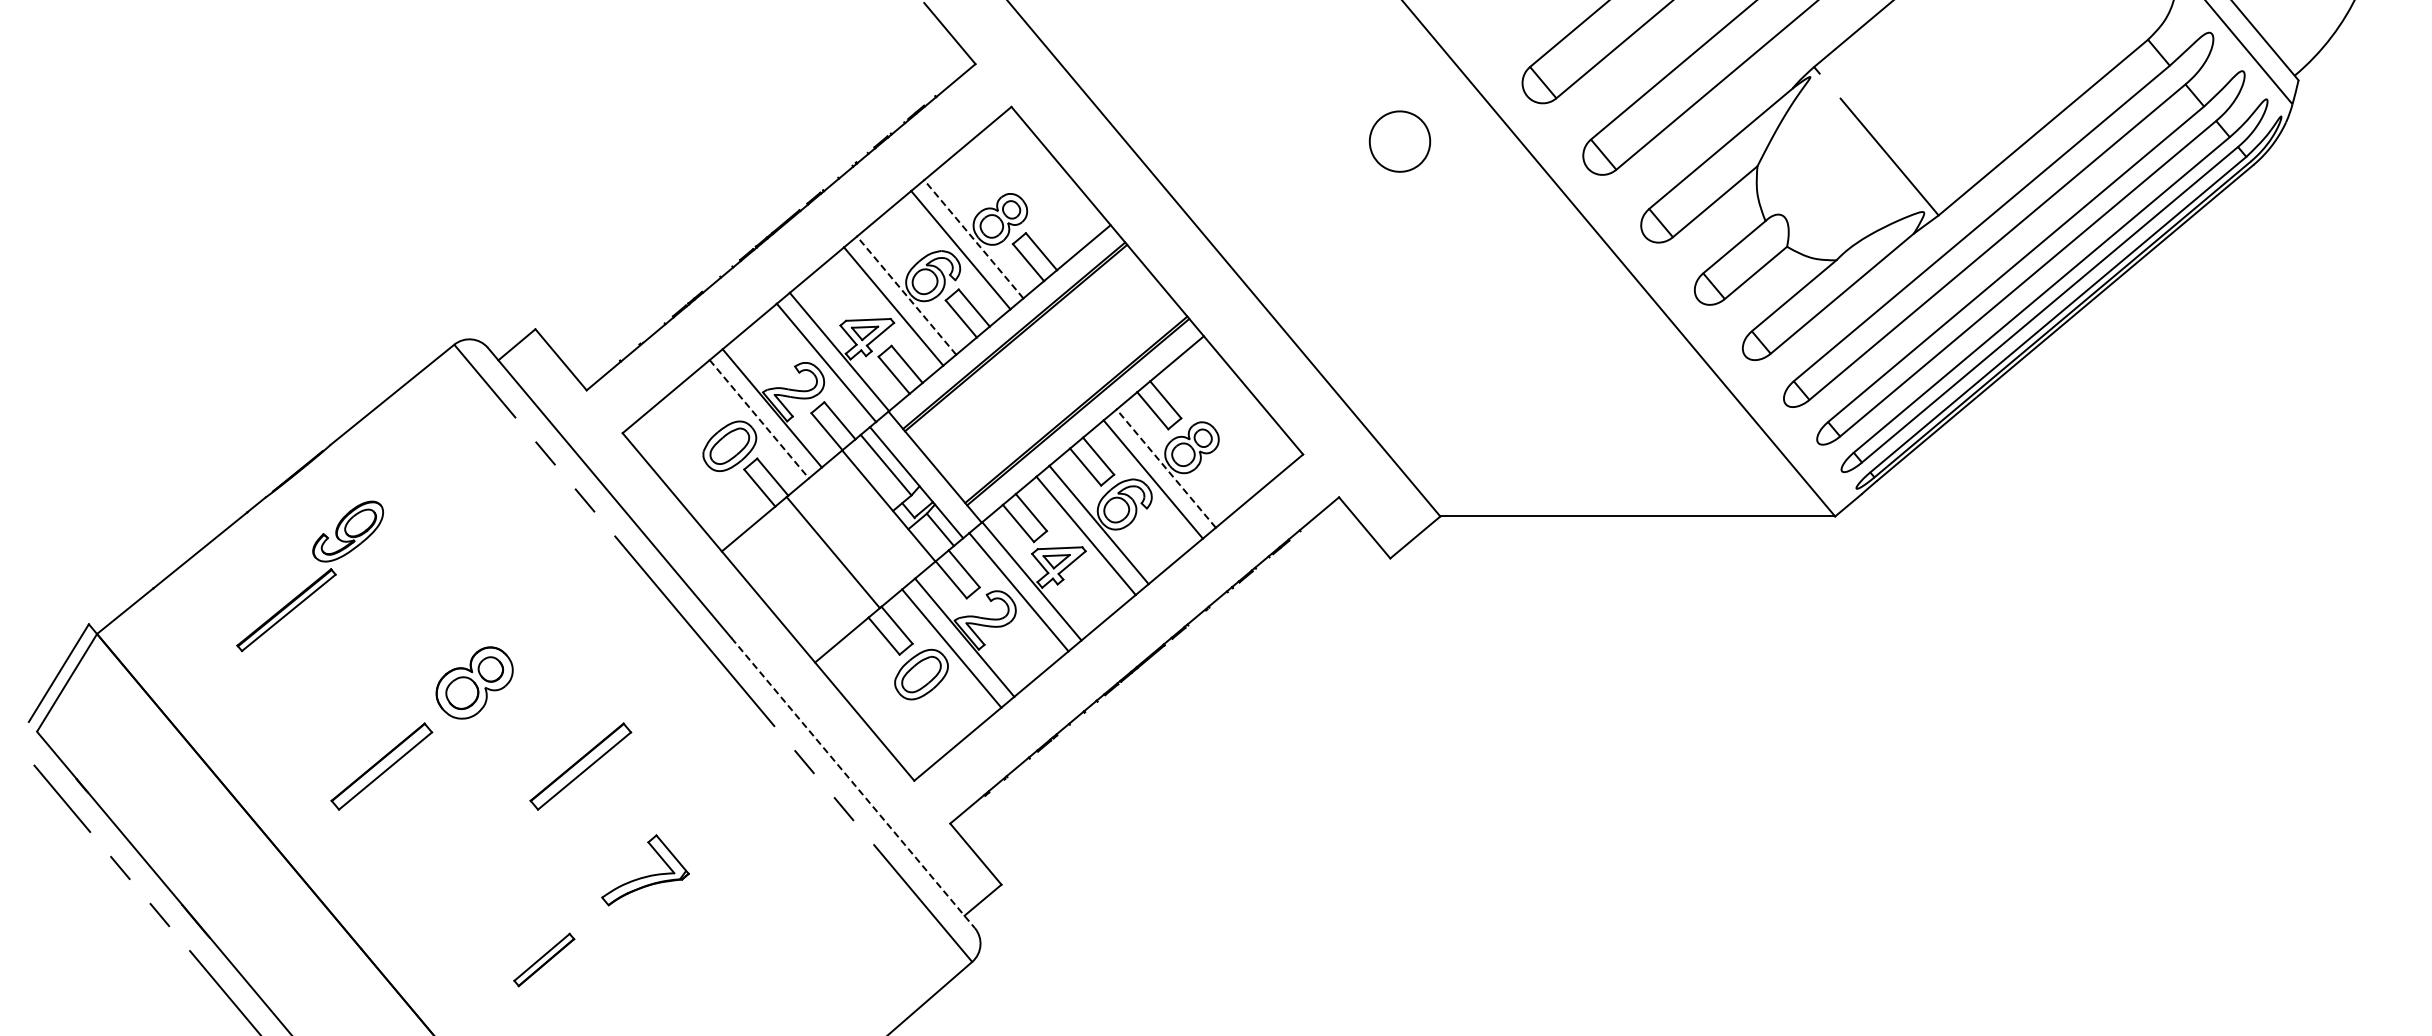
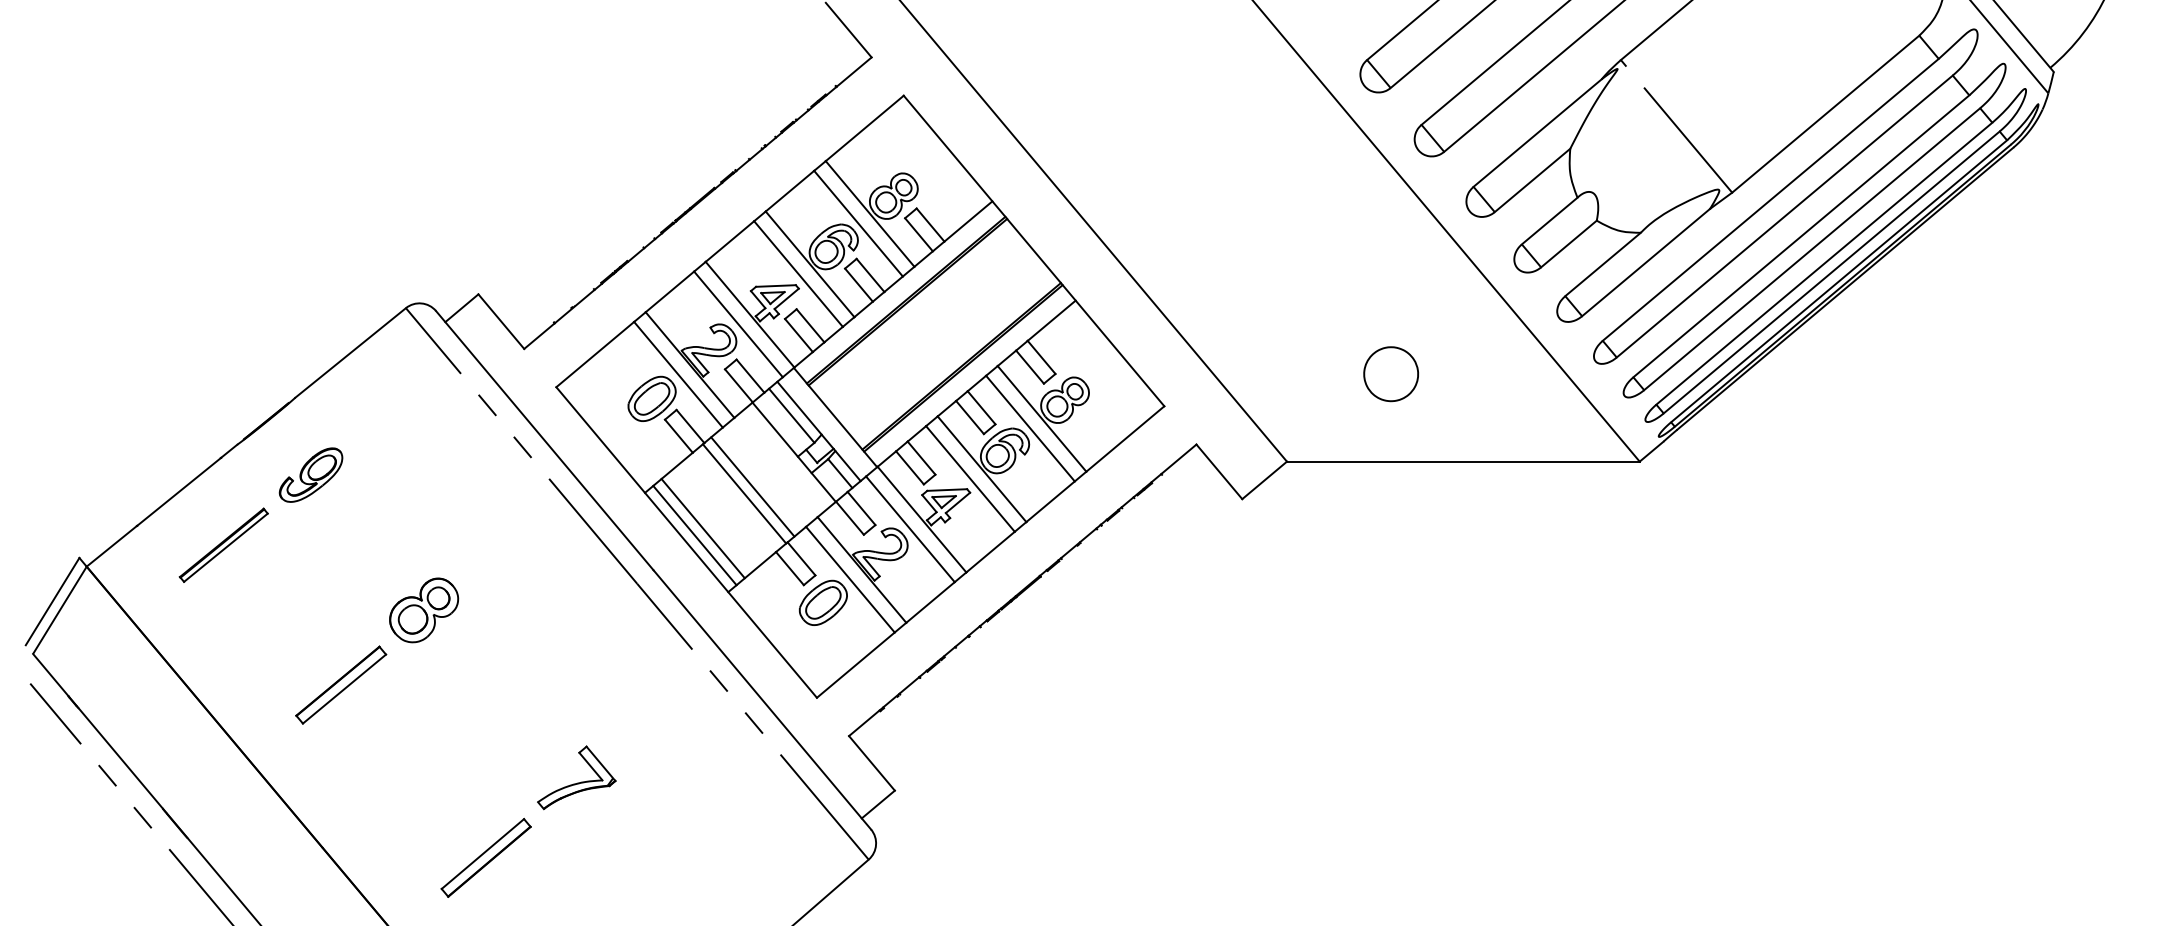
part: (1399, 141) -> (1390, 374), moved
line: (973, 238) -> (869, 213), dashed -> solid
line: (906, 295) -> (809, 264), dashed -> solid
line: (759, 419) -> (678, 374), dashed -> solid
line: (1165, 468) -> (1041, 418), dashed -> solid
line: (842, 544) -> (752, 486), added
line: (786, 590) -> (702, 527), added
line: (777, 598) -> (694, 534), added
part: (286, 610) -> (223, 545), moved
part: (580, 766) -> (518, 685), removed
line: (853, 783) -> (762, 700), dashed -> solid
part: (544, 959) -> (486, 857), size x1.67

